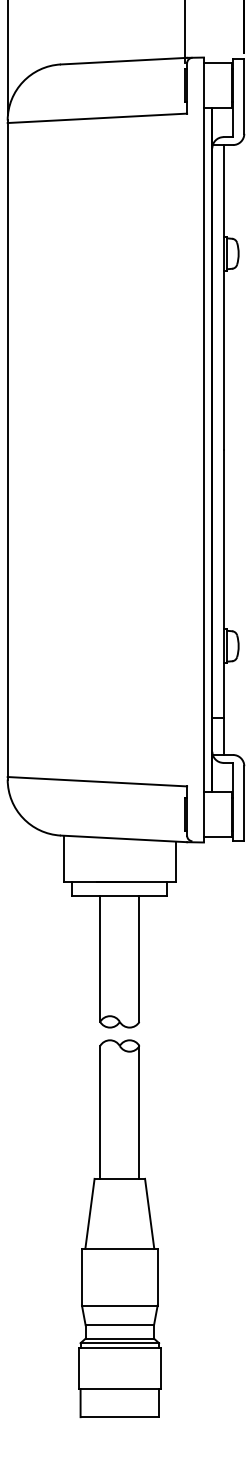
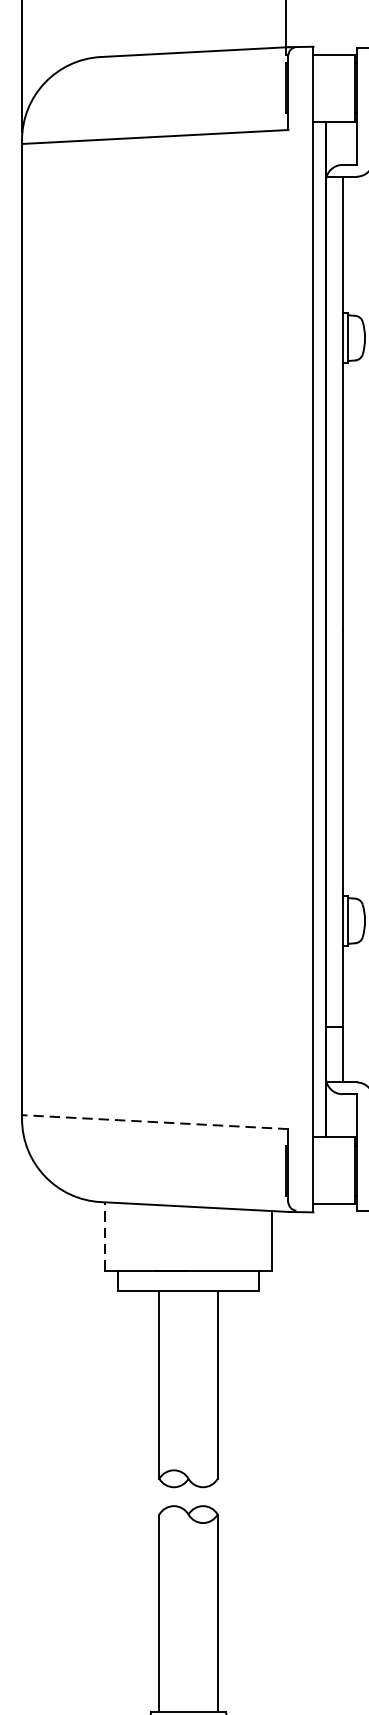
line: (97, 781) -> (155, 1121), solid -> dashed
line: (63, 858) -> (104, 1236), solid -> dashed

